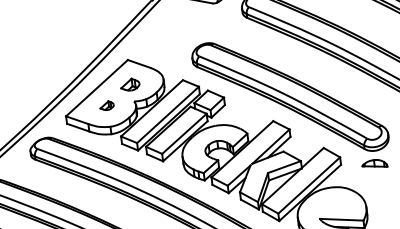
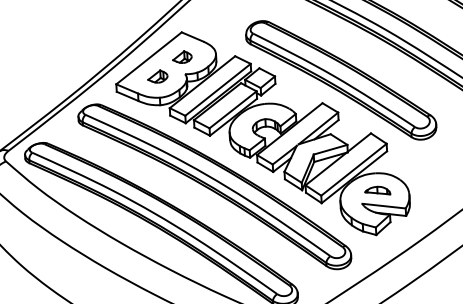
part: (106, 105) -> (157, 76), size x1.43
part: (374, 163) -> (377, 190), moved

